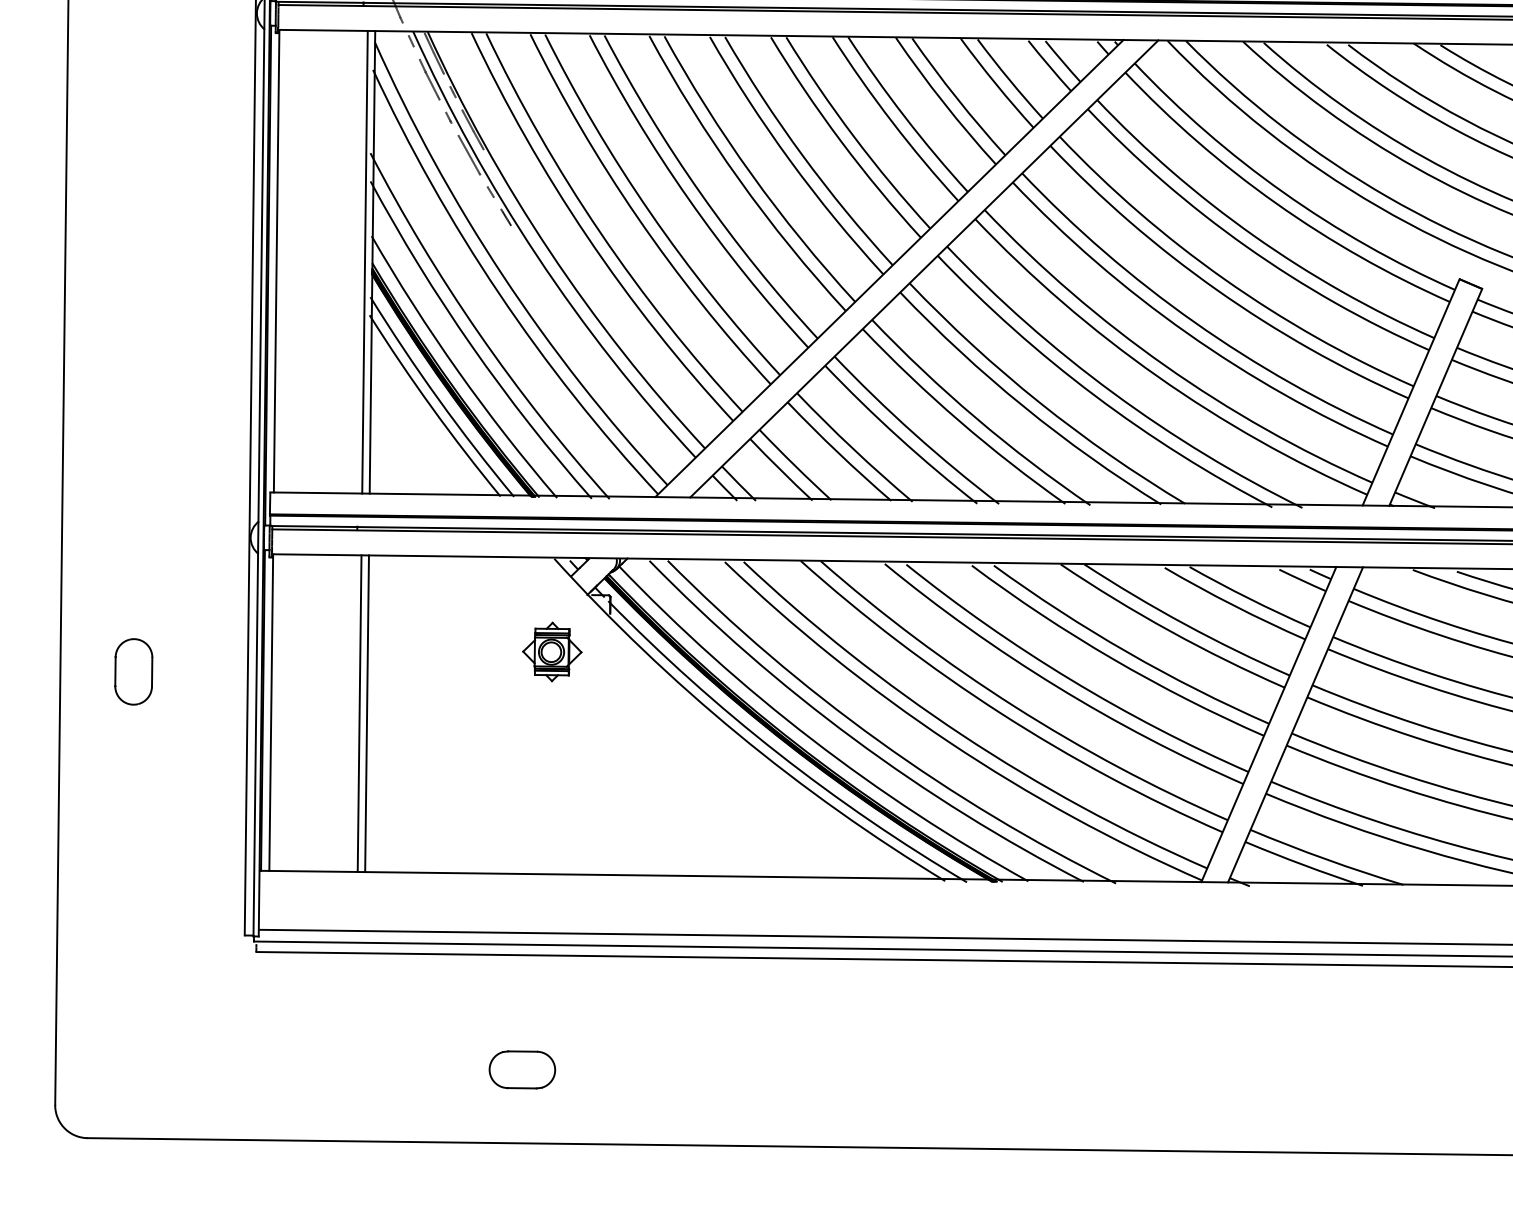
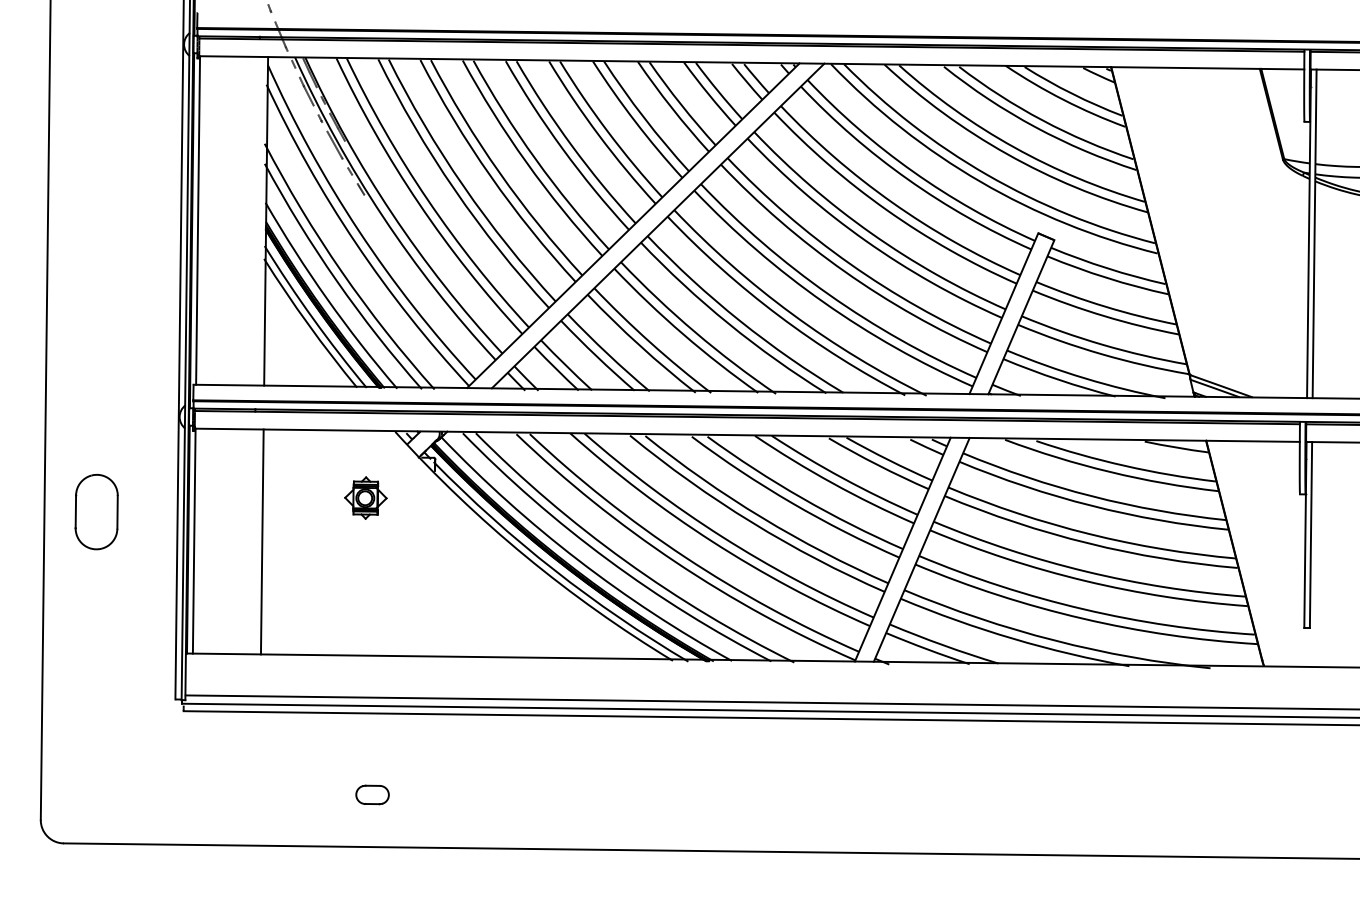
line: (364, 261) -> (260, 220), removed
part: (551, 651) -> (365, 497), moved
part: (133, 672) -> (96, 512), size x1.6
line: (358, 713) -> (256, 541), removed
part: (522, 1069) -> (372, 794), size x0.7

